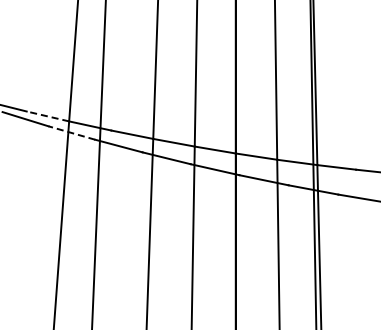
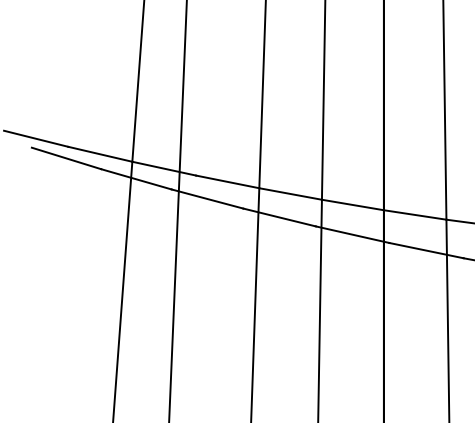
line: (47, 116) -> (99, 154), dashed -> solid
line: (71, 132) -> (135, 178), dashed -> solid

